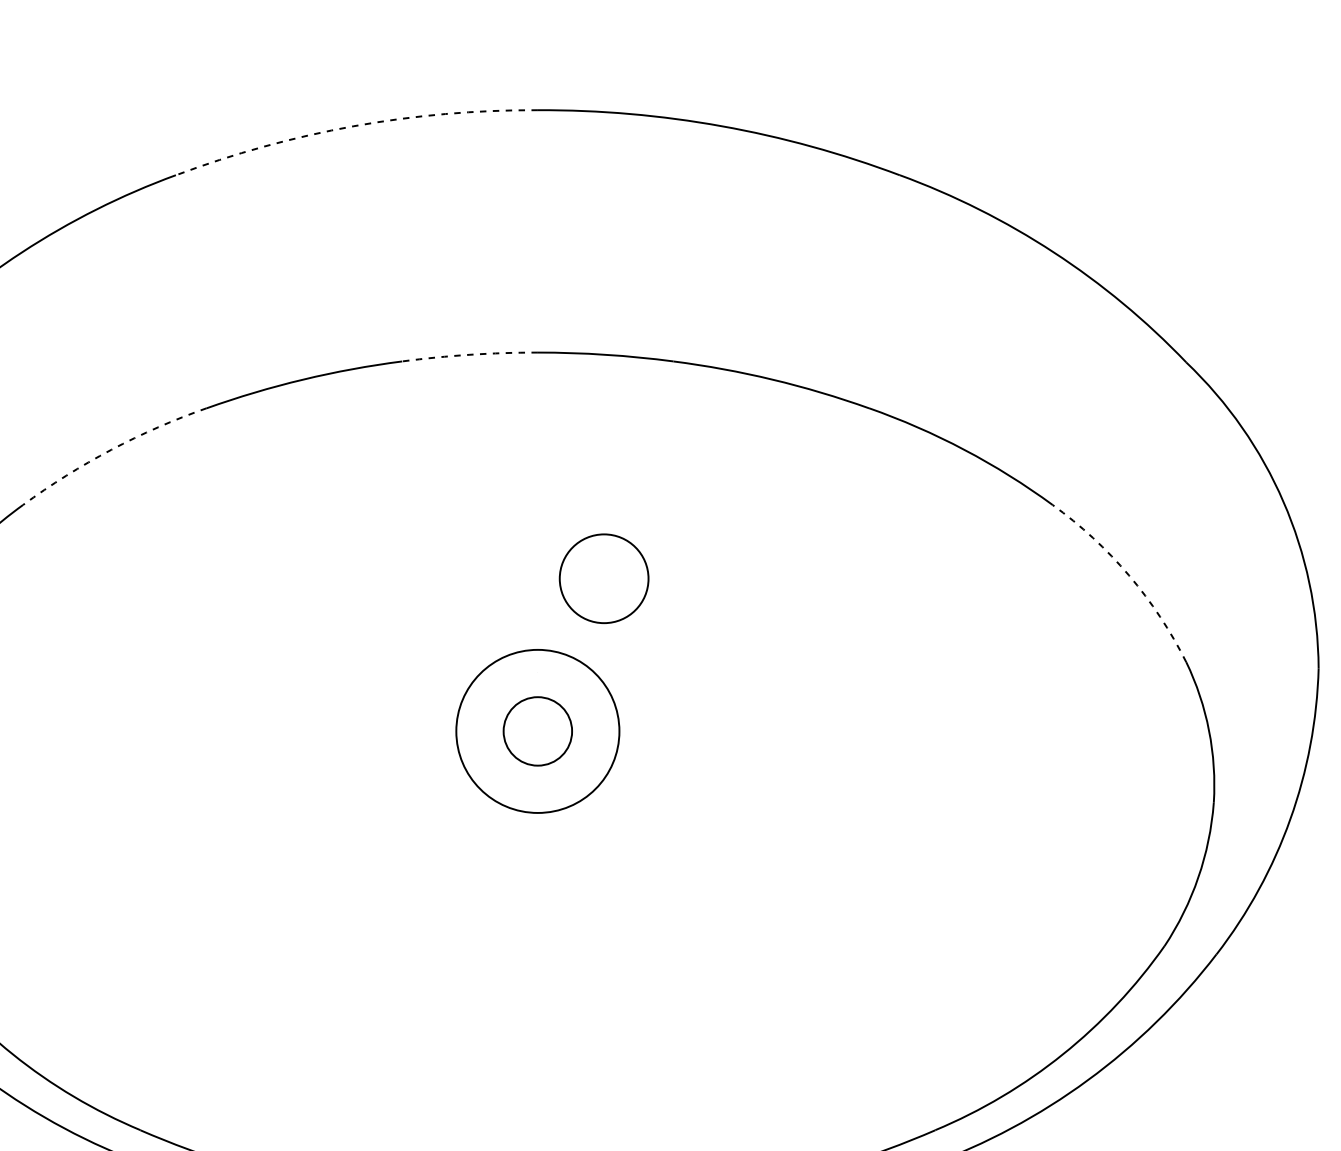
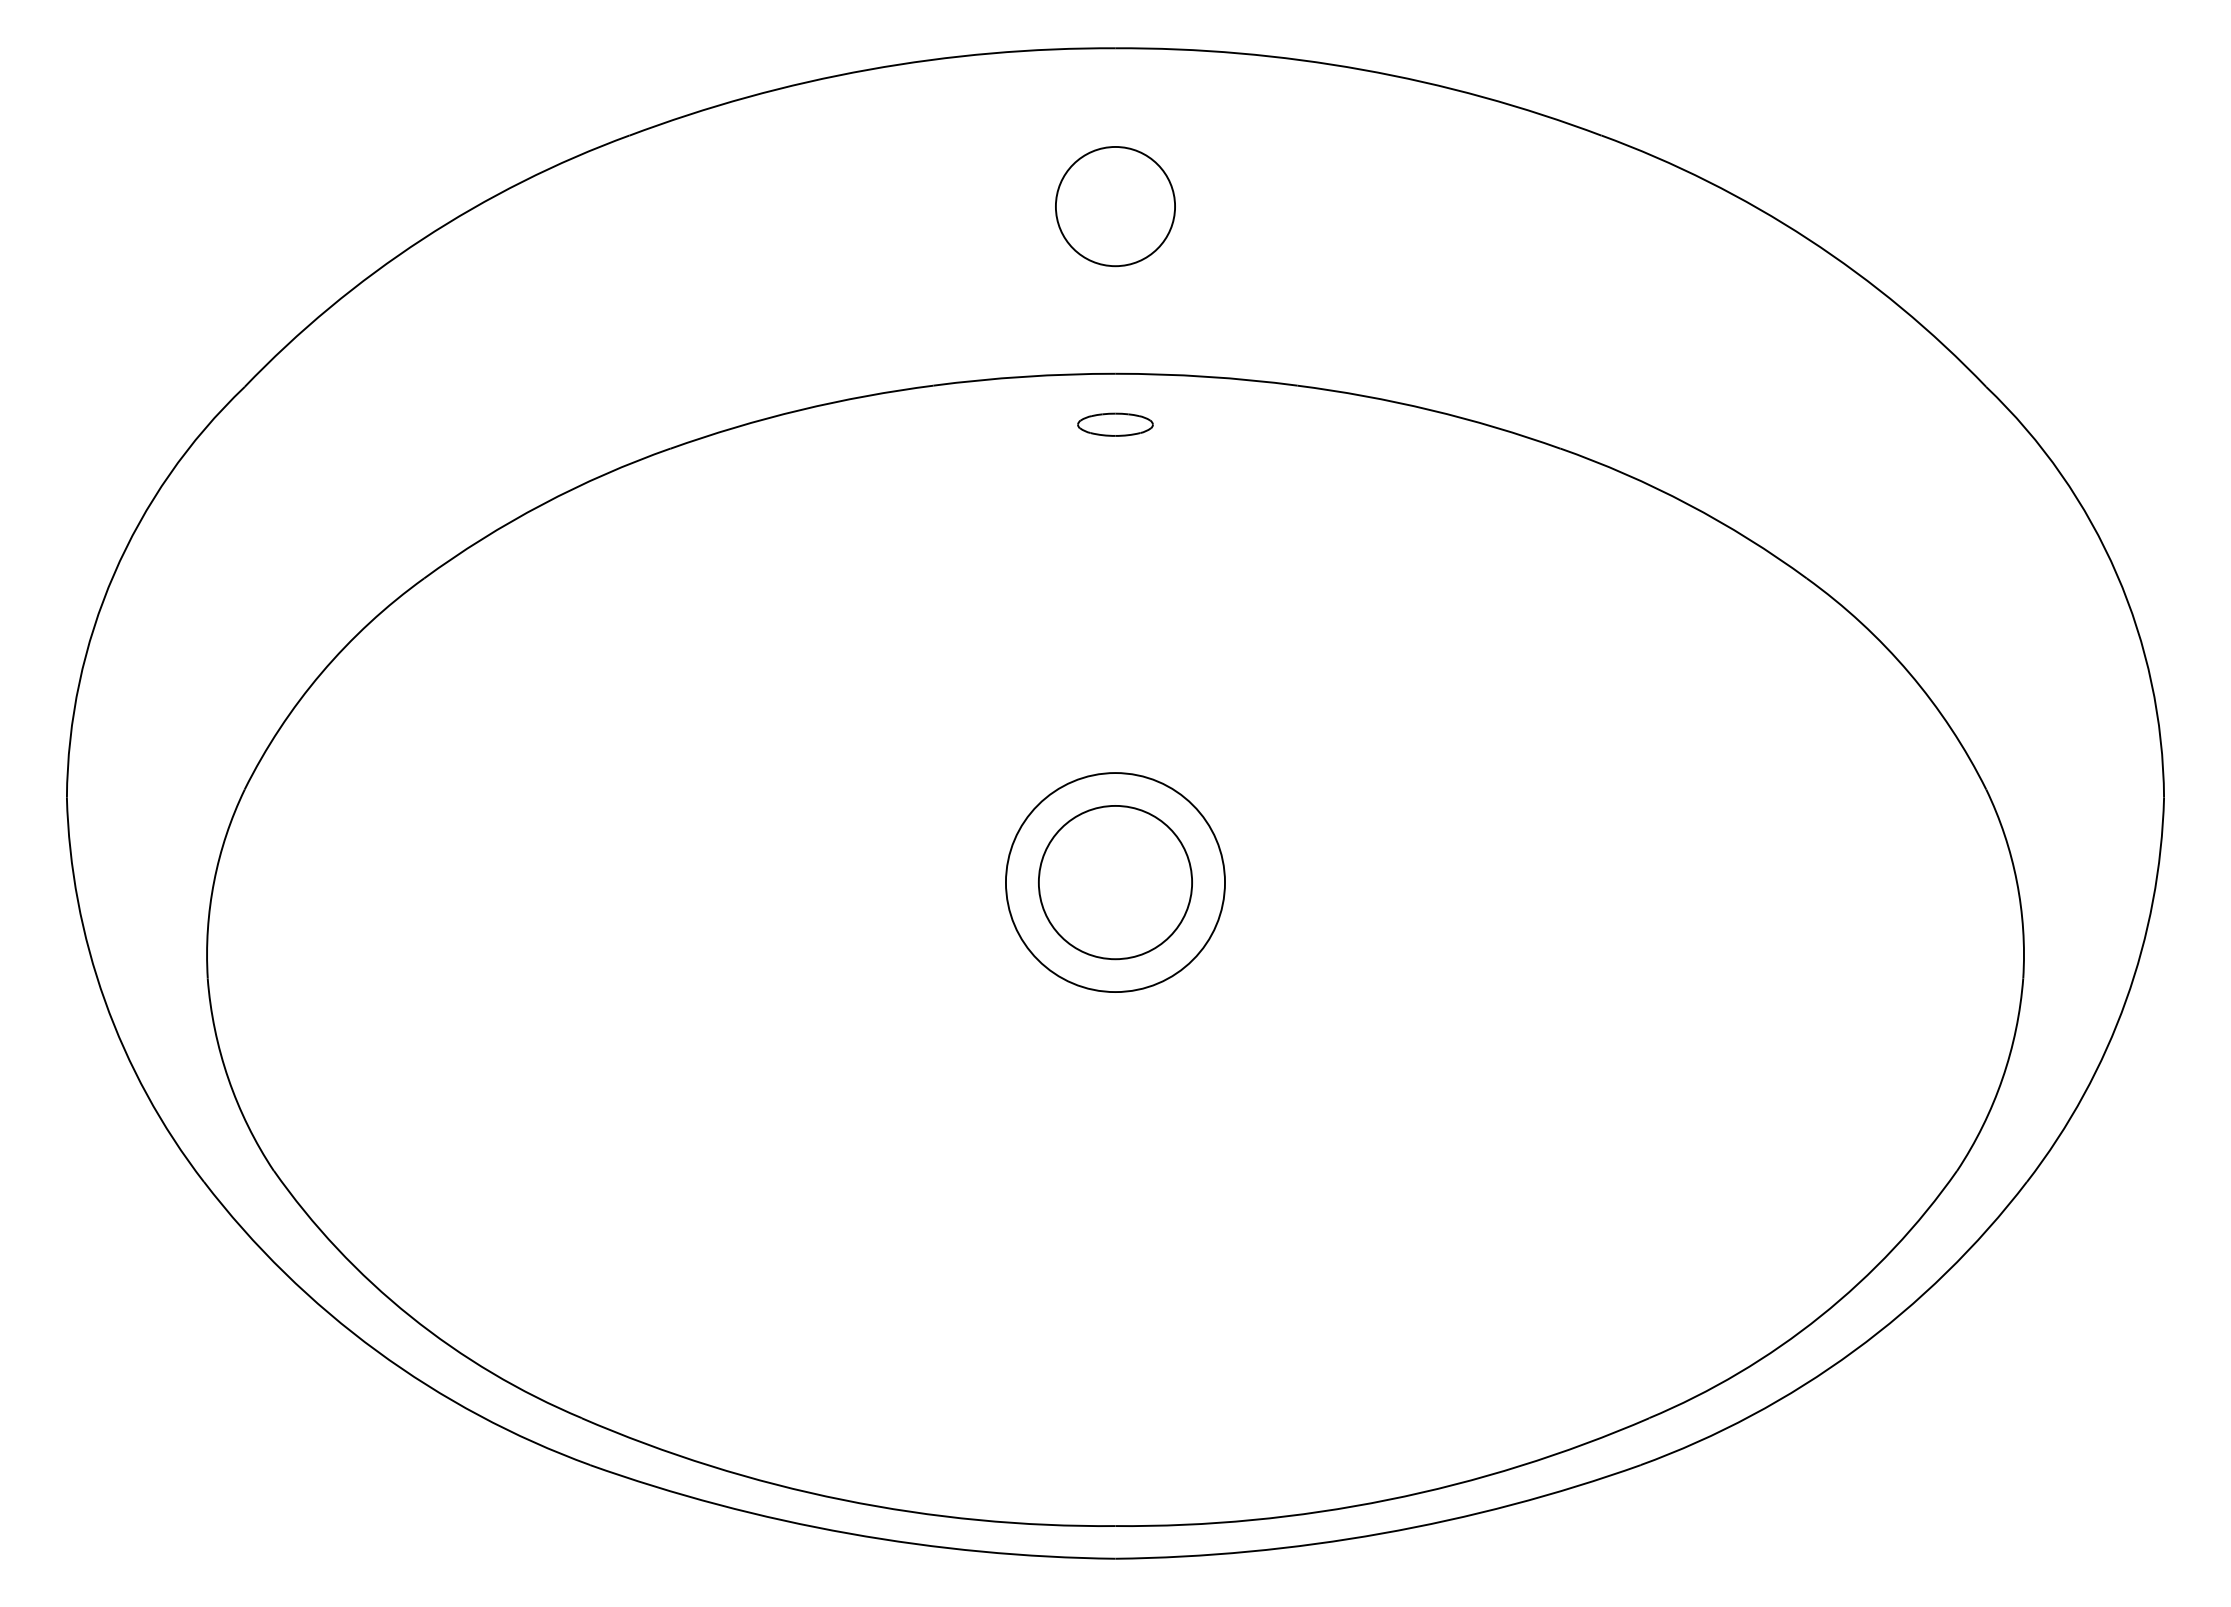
arc: (353, 126) -> (868, 69), dashed -> solid
arc: (470, 354) -> (1024, 376), dashed -> solid
part: (537, 390) -> (1115, 424), added
arc: (111, 449) -> (542, 504), dashed -> solid
arc: (1129, 575) -> (1909, 673), dashed -> solid
circle: (604, 578) -> (1115, 206), moved
circle: (537, 731) -> (1115, 882), size x1.67

